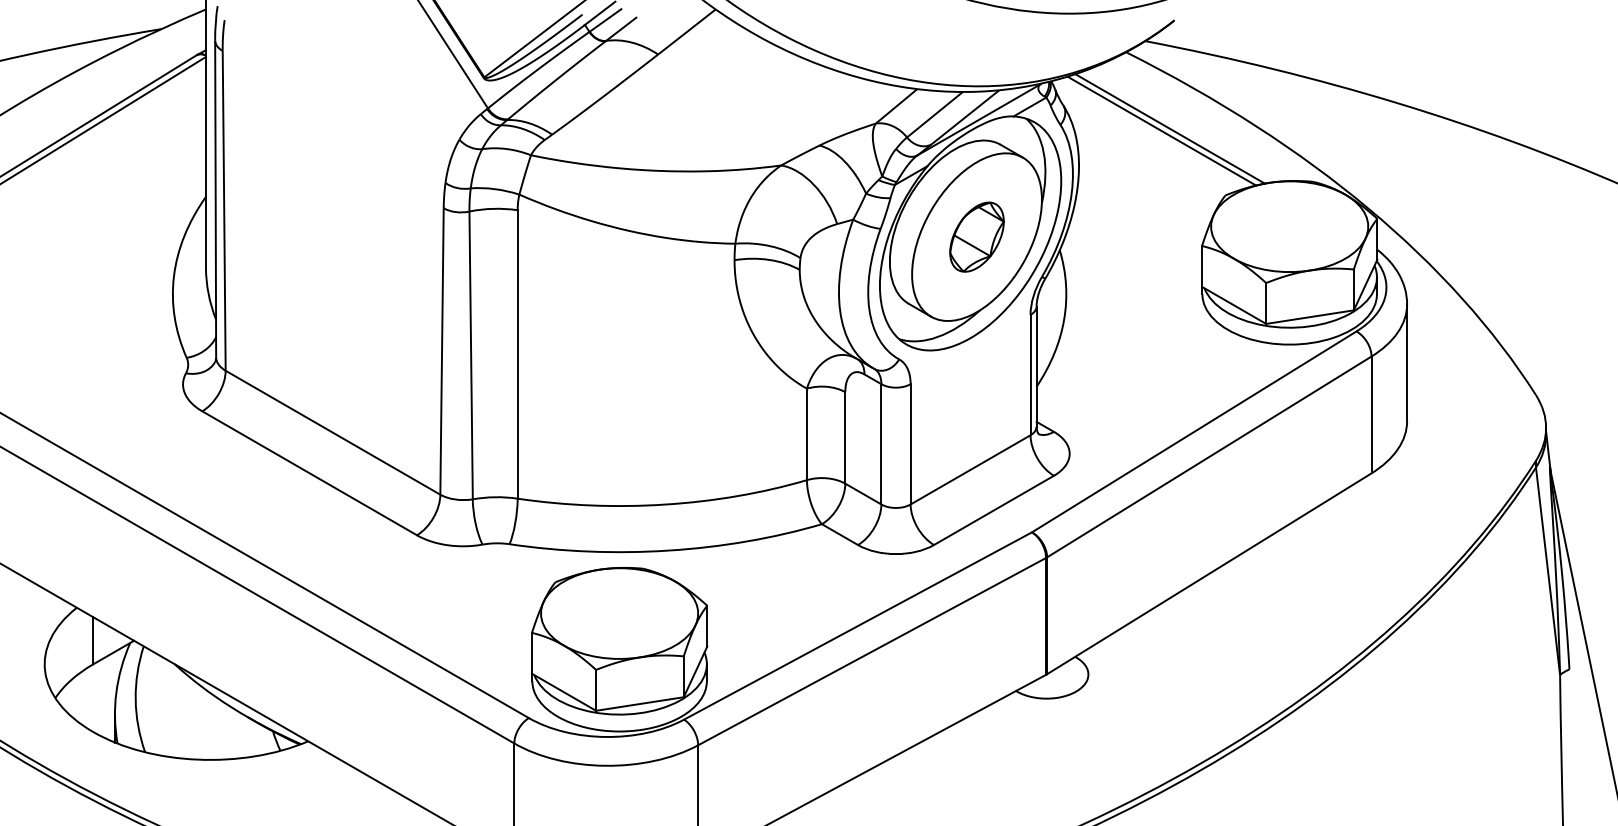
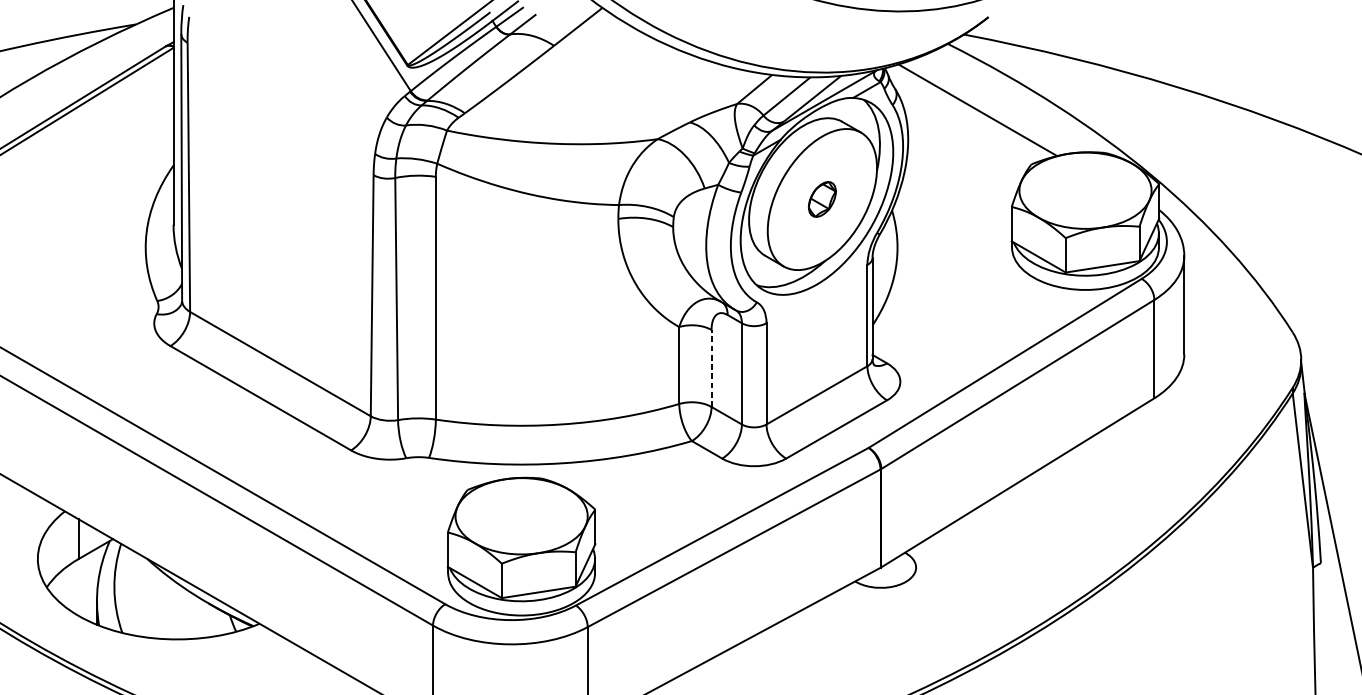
line: (1169, 128) -> (984, 108), removed
part: (976, 236) -> (821, 198), size x0.6
line: (845, 437) -> (711, 368), solid -> dashed

